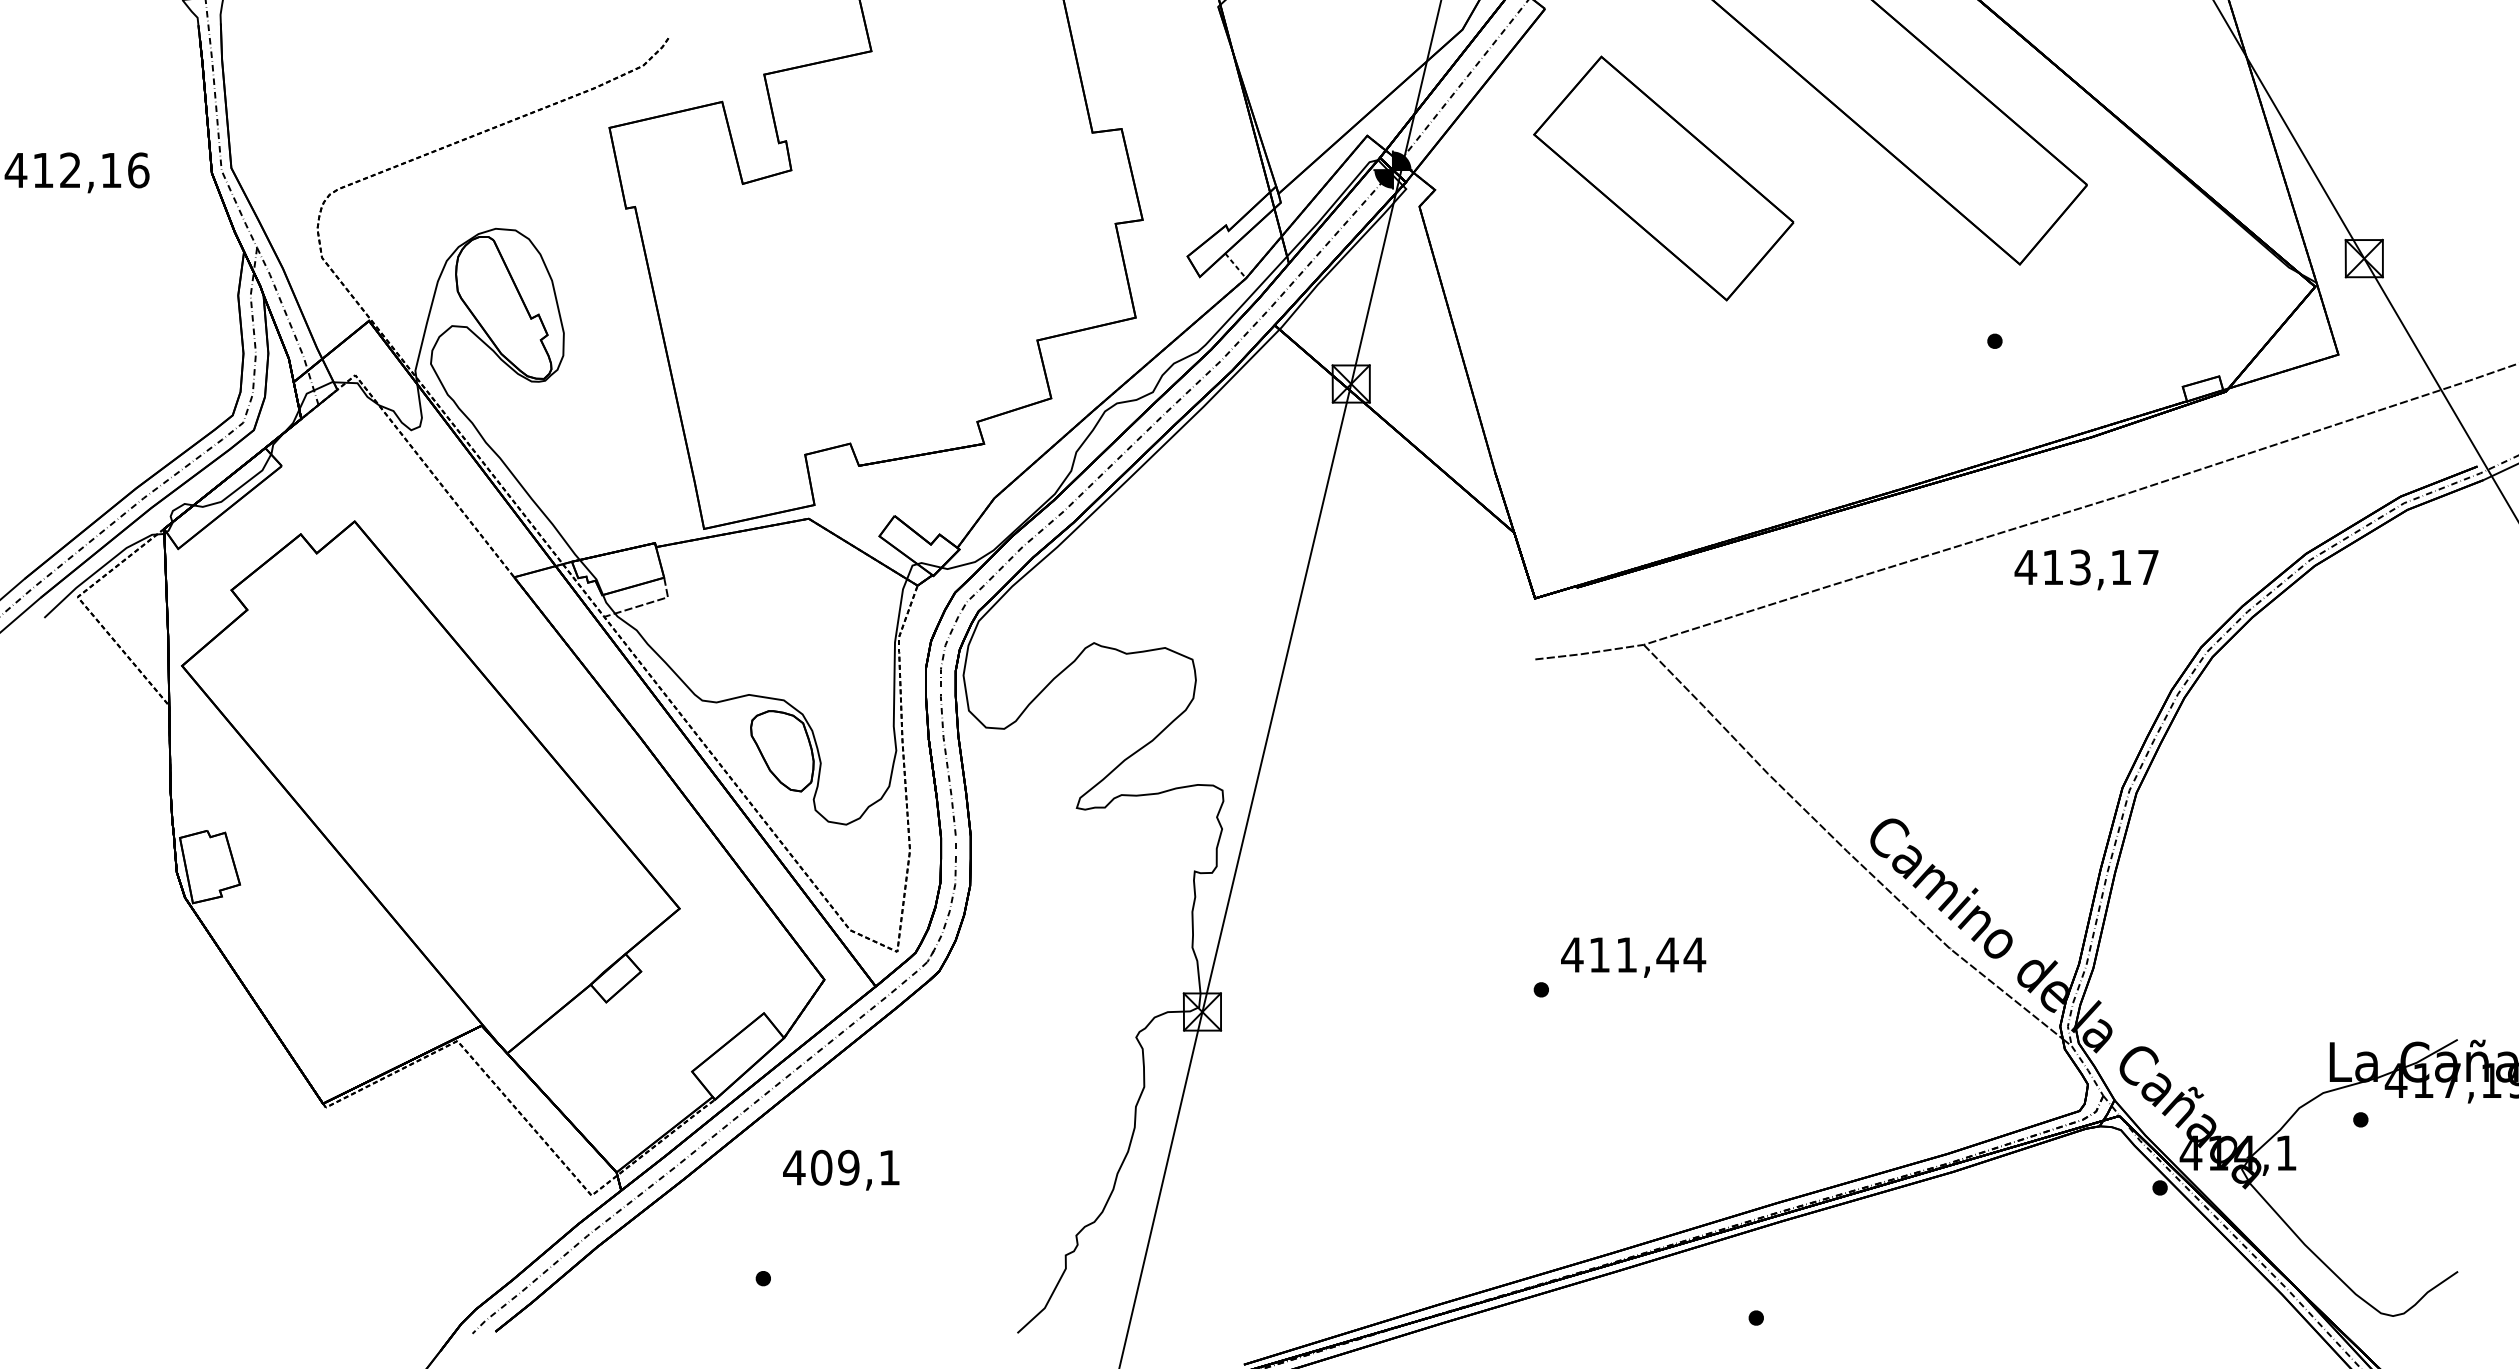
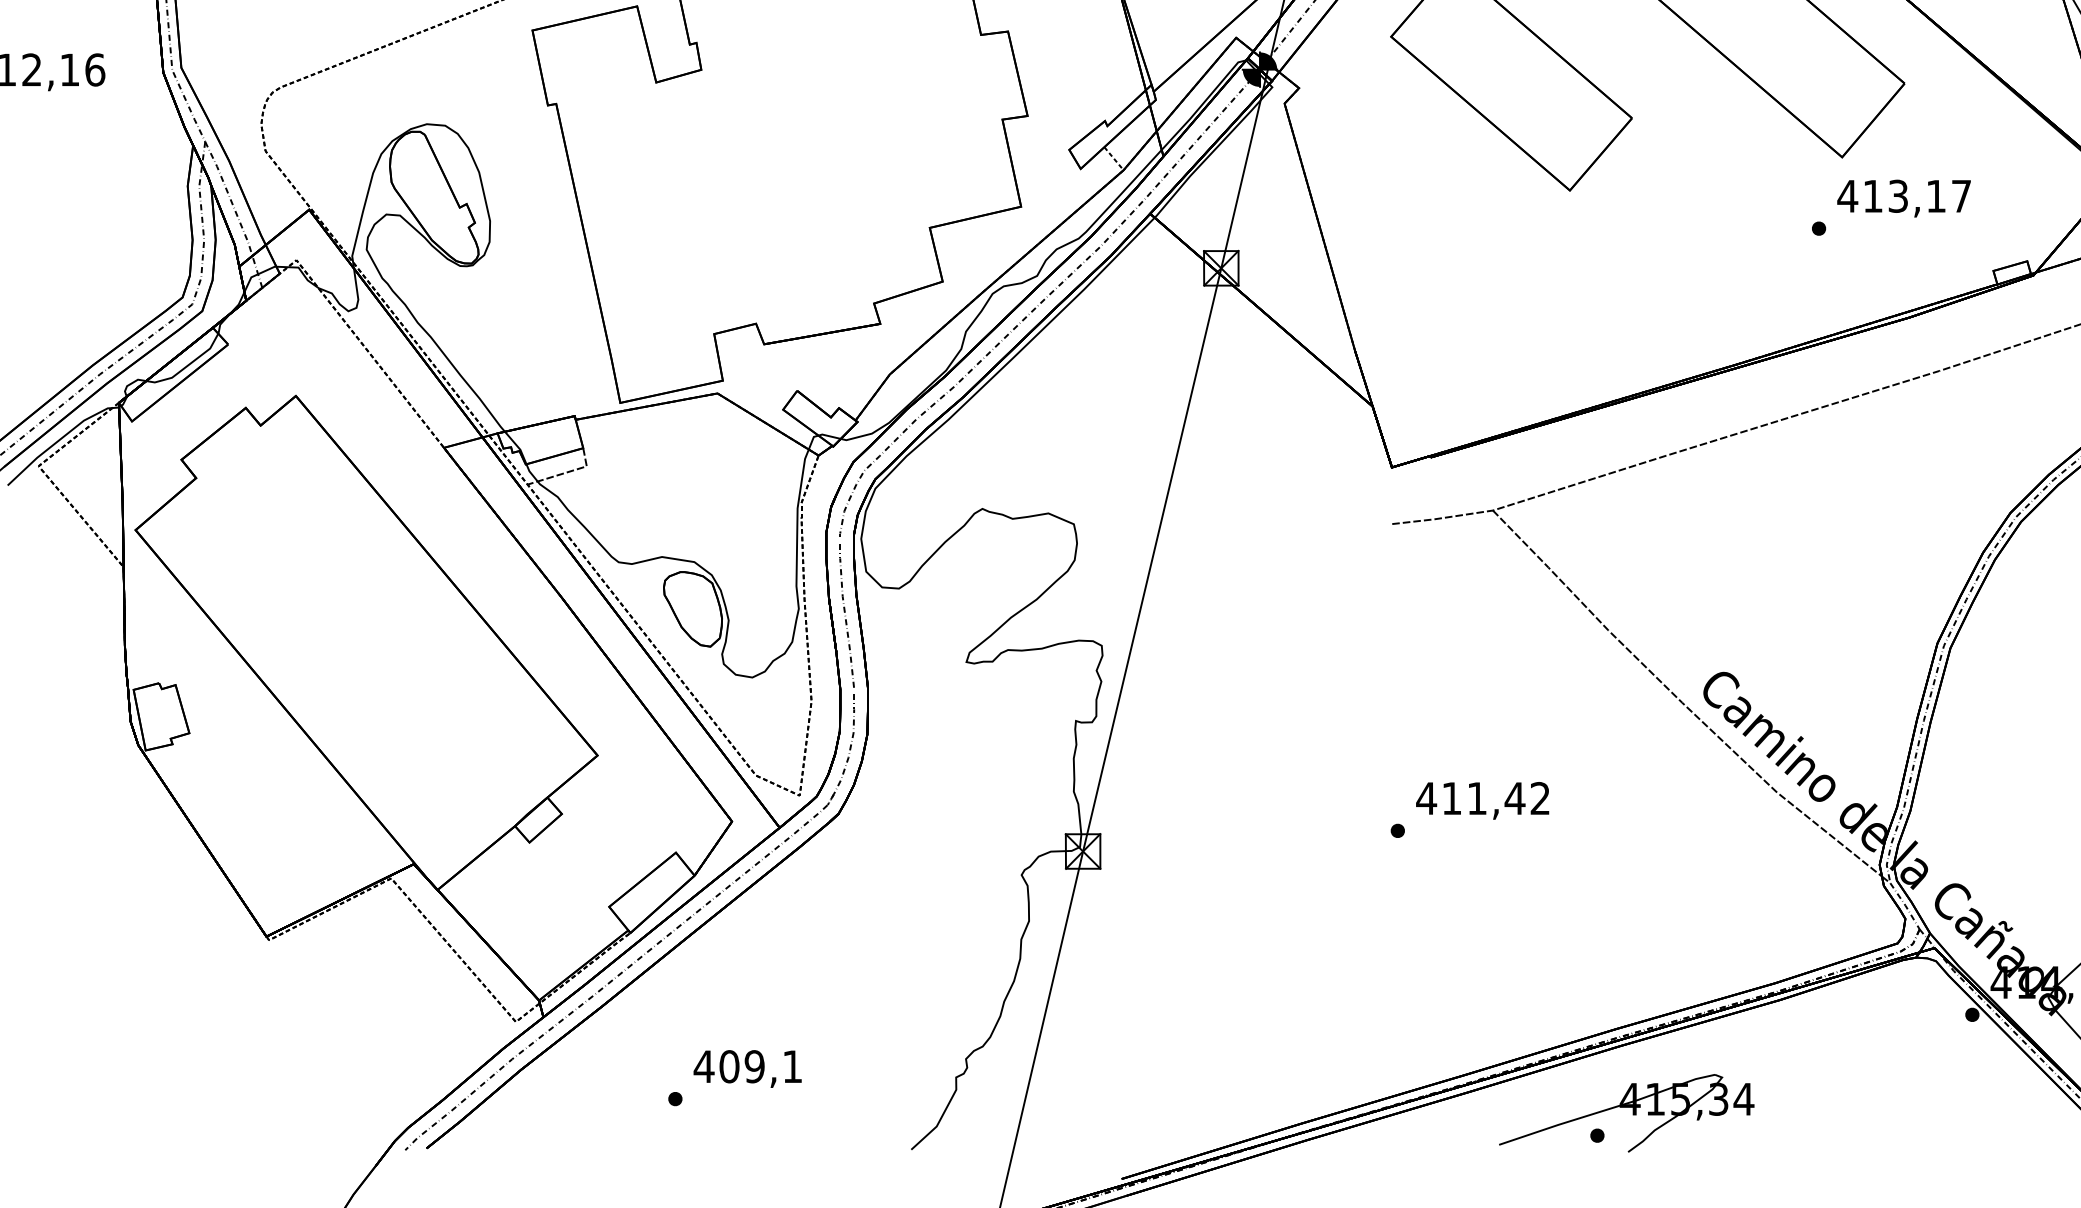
text: (2086, 569) -> (1904, 198), moved
text: (1694, 954) -> (1540, 798), 411,44 -> 411,42
text: (841, 1169) -> (747, 1068), moved
part: (1787, 1293) -> (1626, 1112), added

